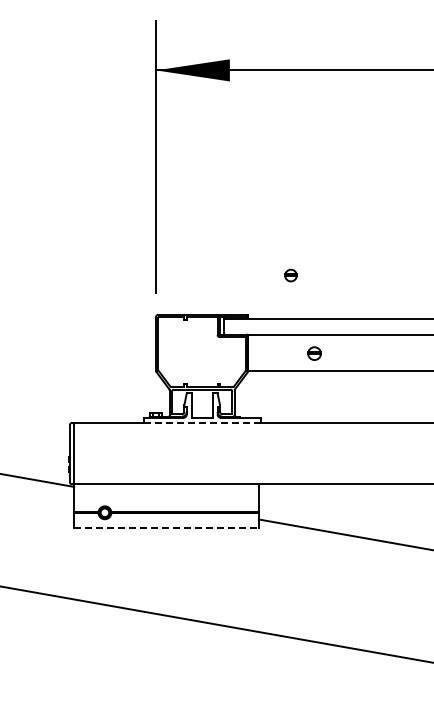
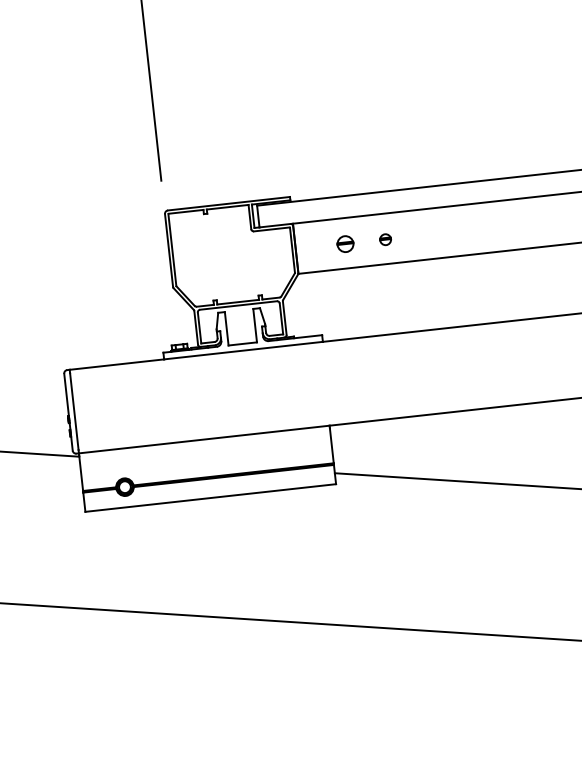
part: (290, 275) -> (344, 244), moved
part: (314, 353) -> (385, 239), size x0.62
line: (202, 422) -> (243, 350), dashed -> solid
line: (166, 527) -> (210, 497), dashed -> solid

